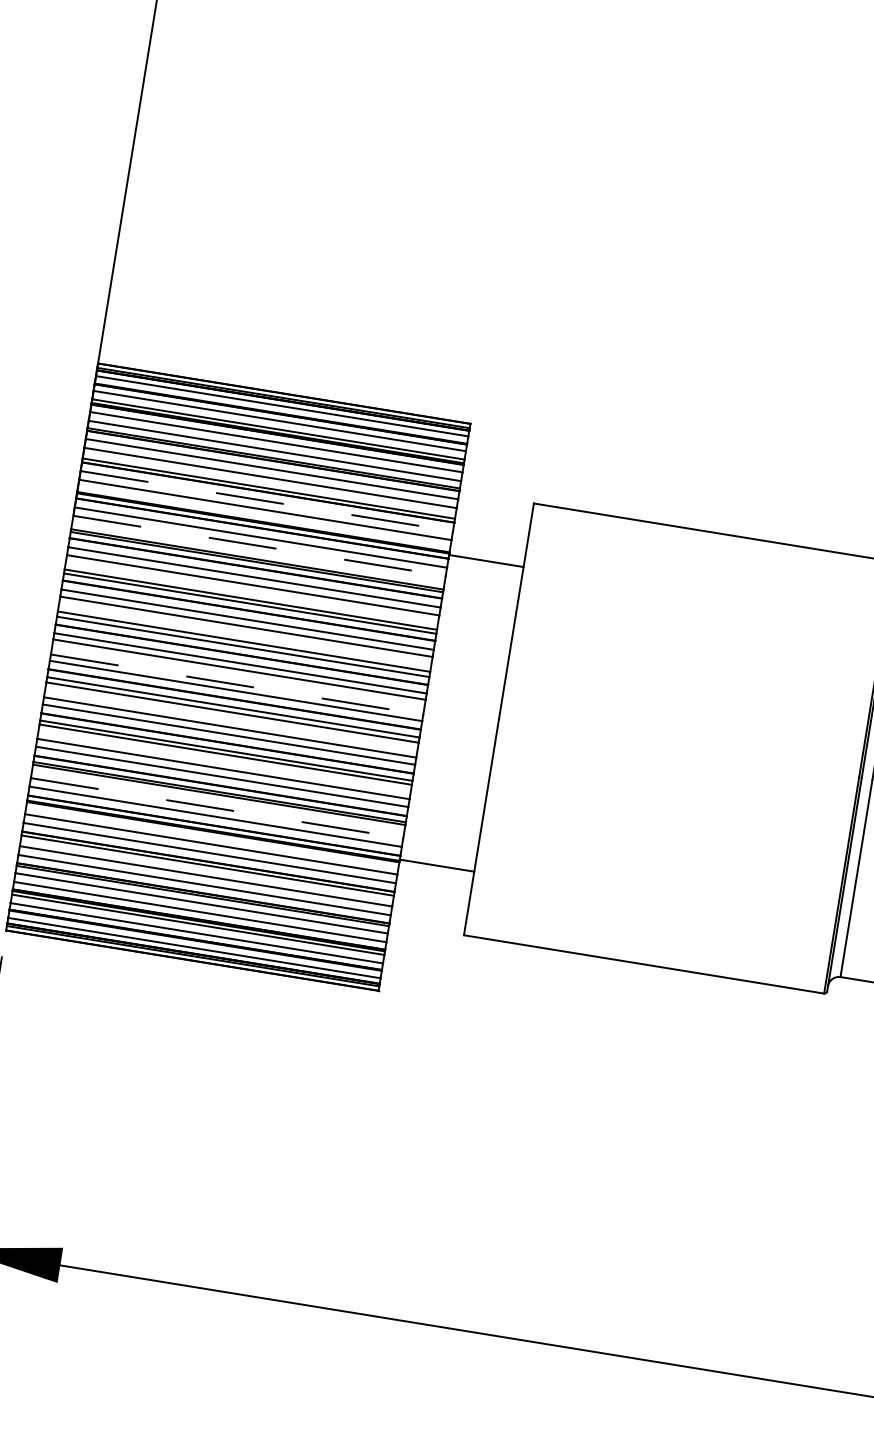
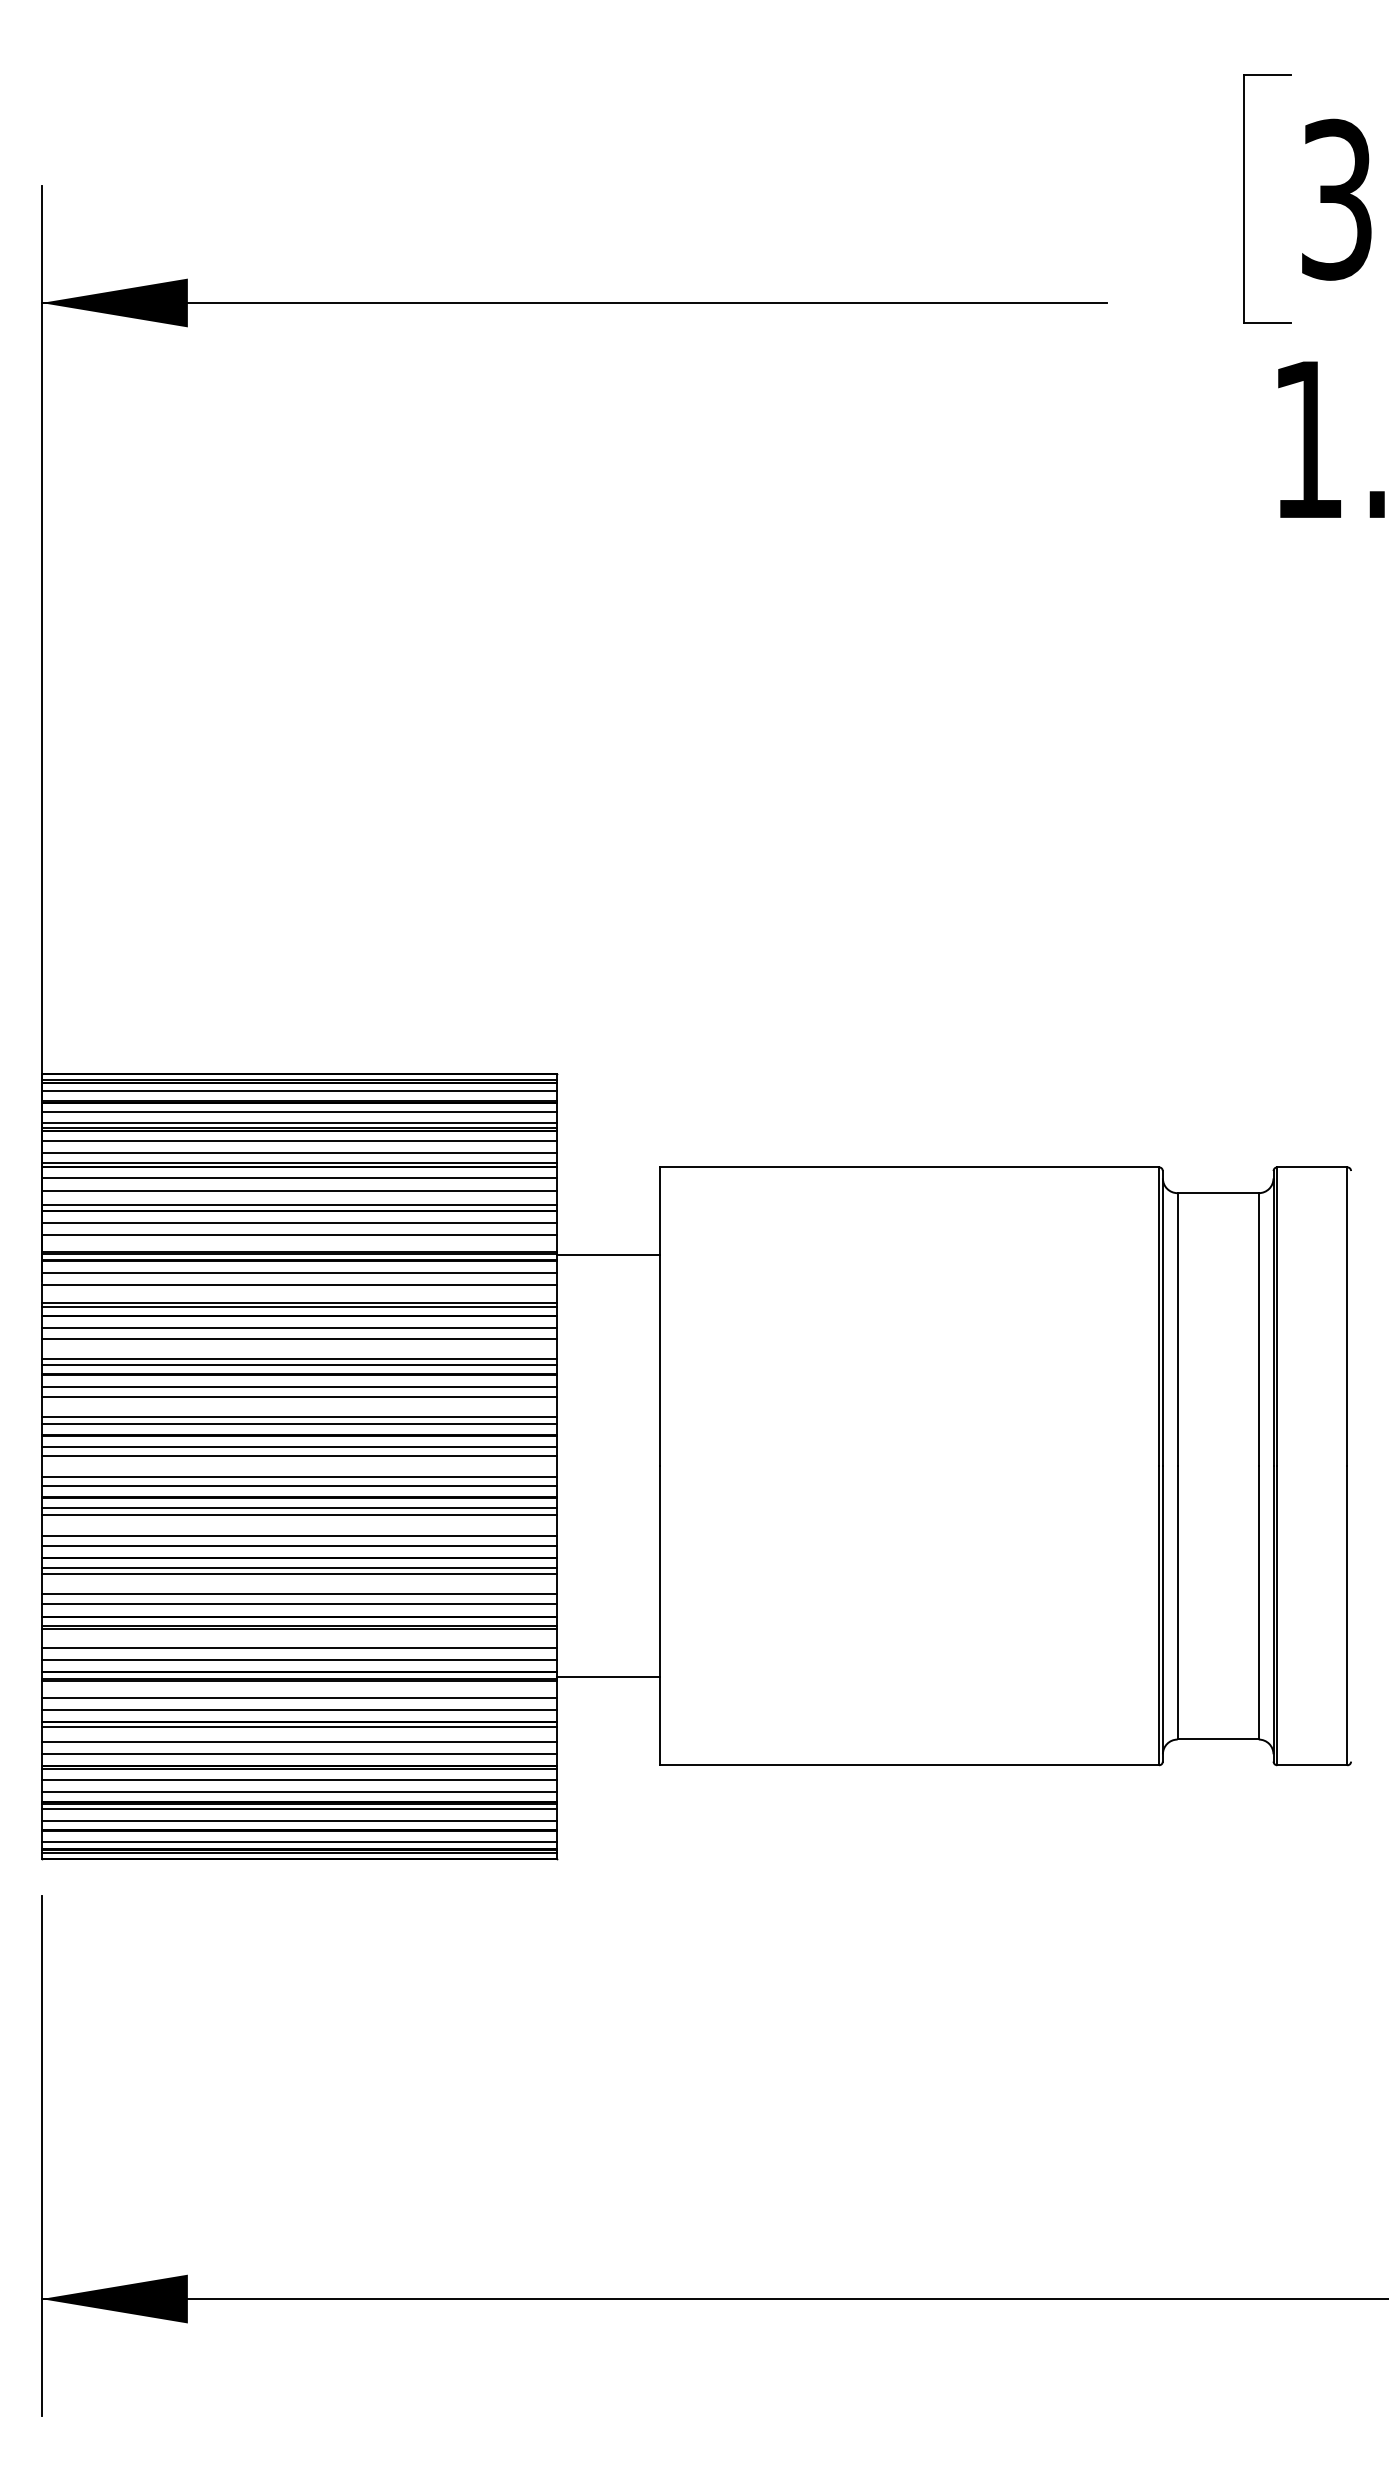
line: (266, 501) -> (299, 1222), dashed -> solid
line: (259, 545) -> (299, 1284), dashed -> solid
line: (237, 684) -> (299, 1476), dashed -> solid
line: (217, 807) -> (299, 1647), dashed -> solid

